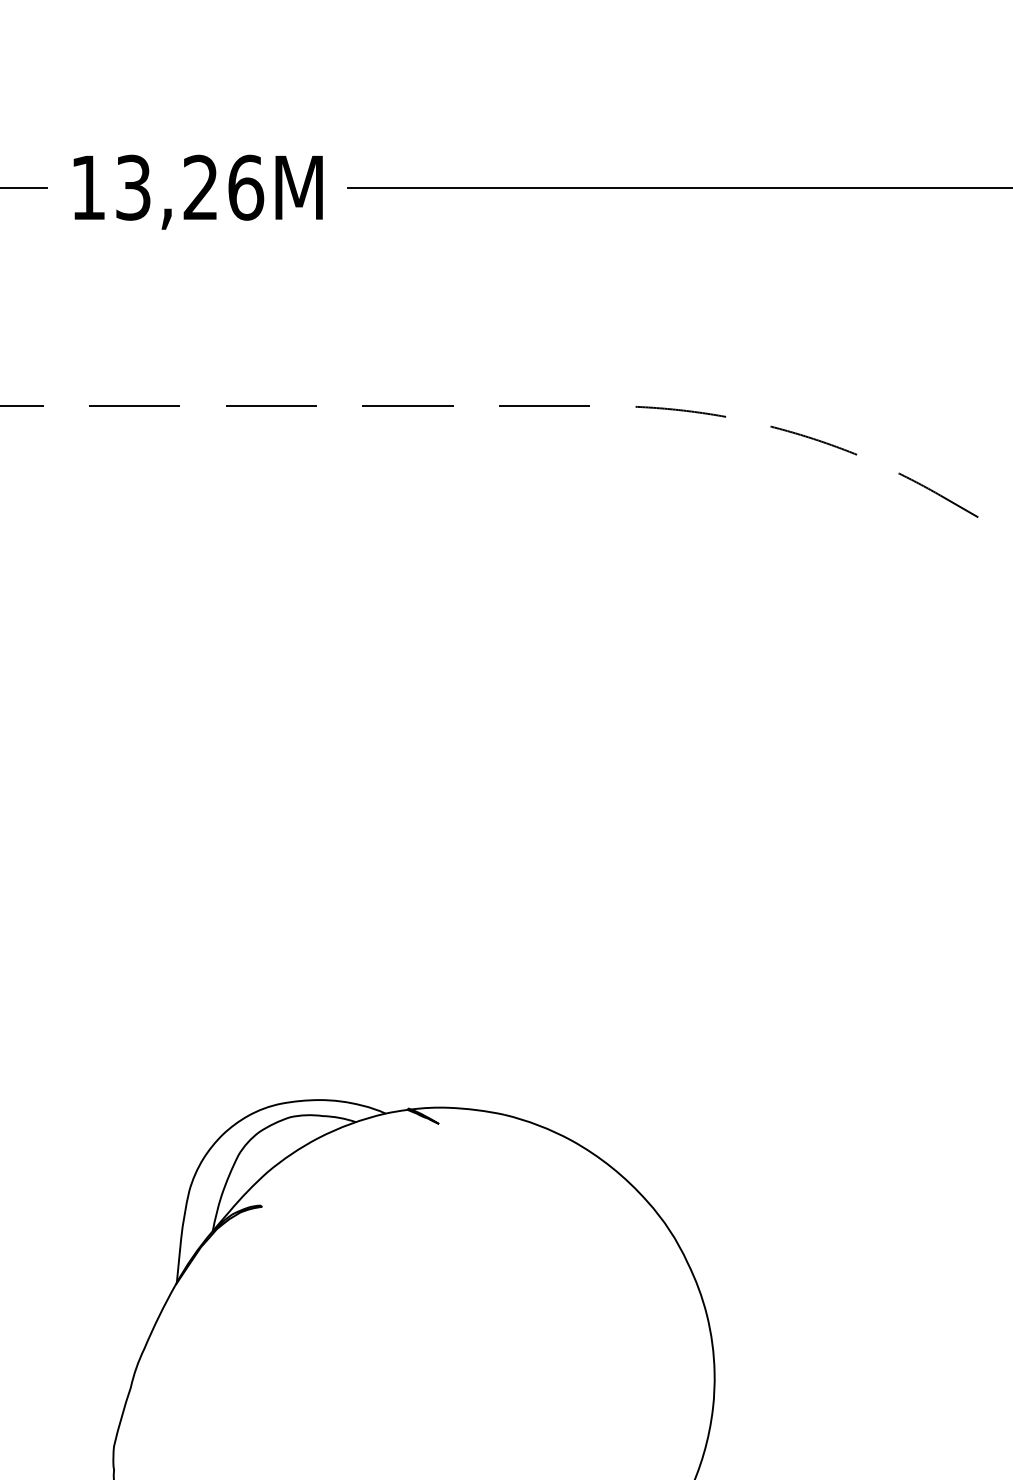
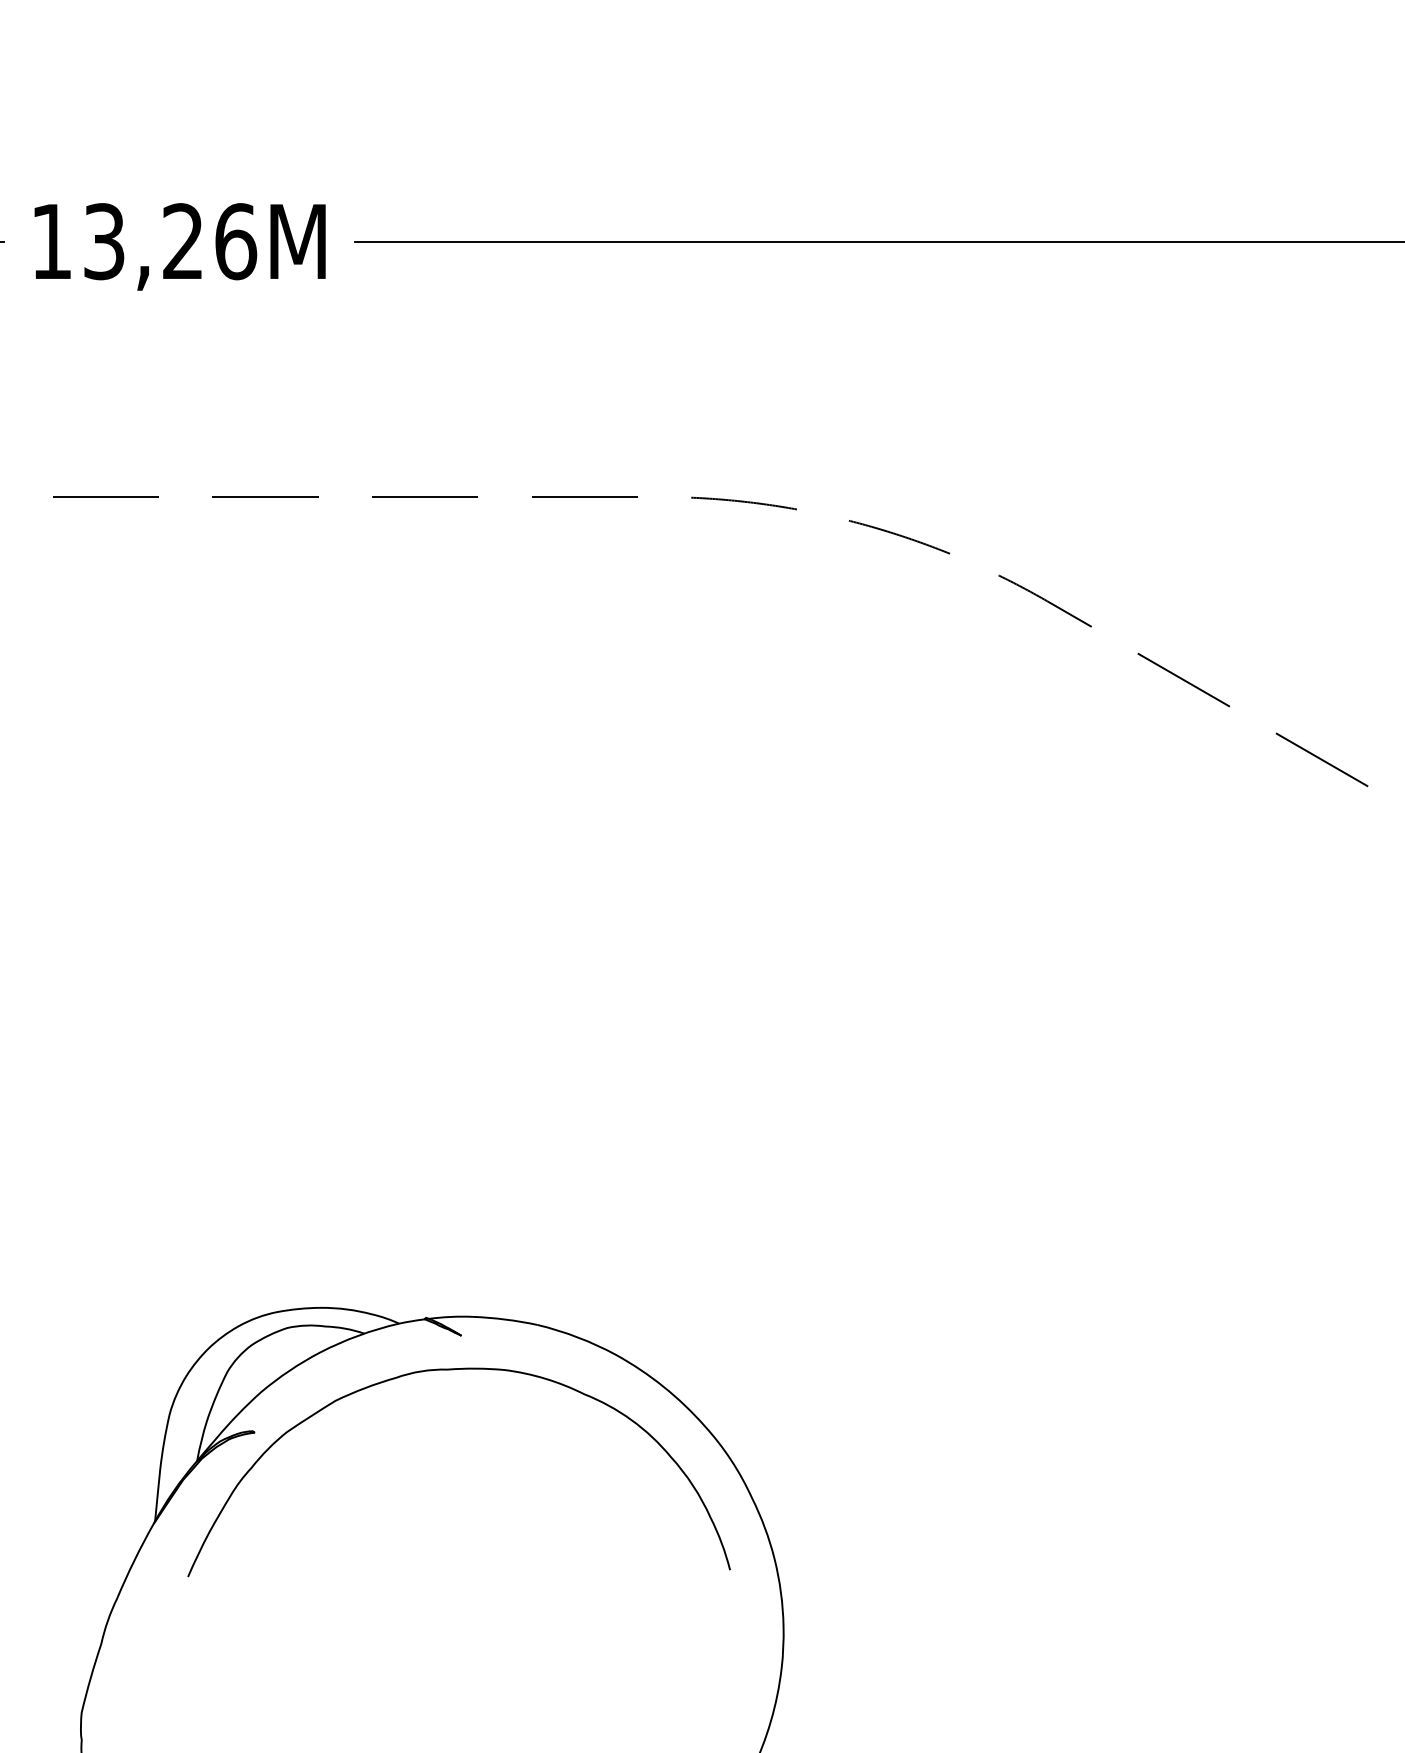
curve: (432, 1153) -> (453, 1370), added

